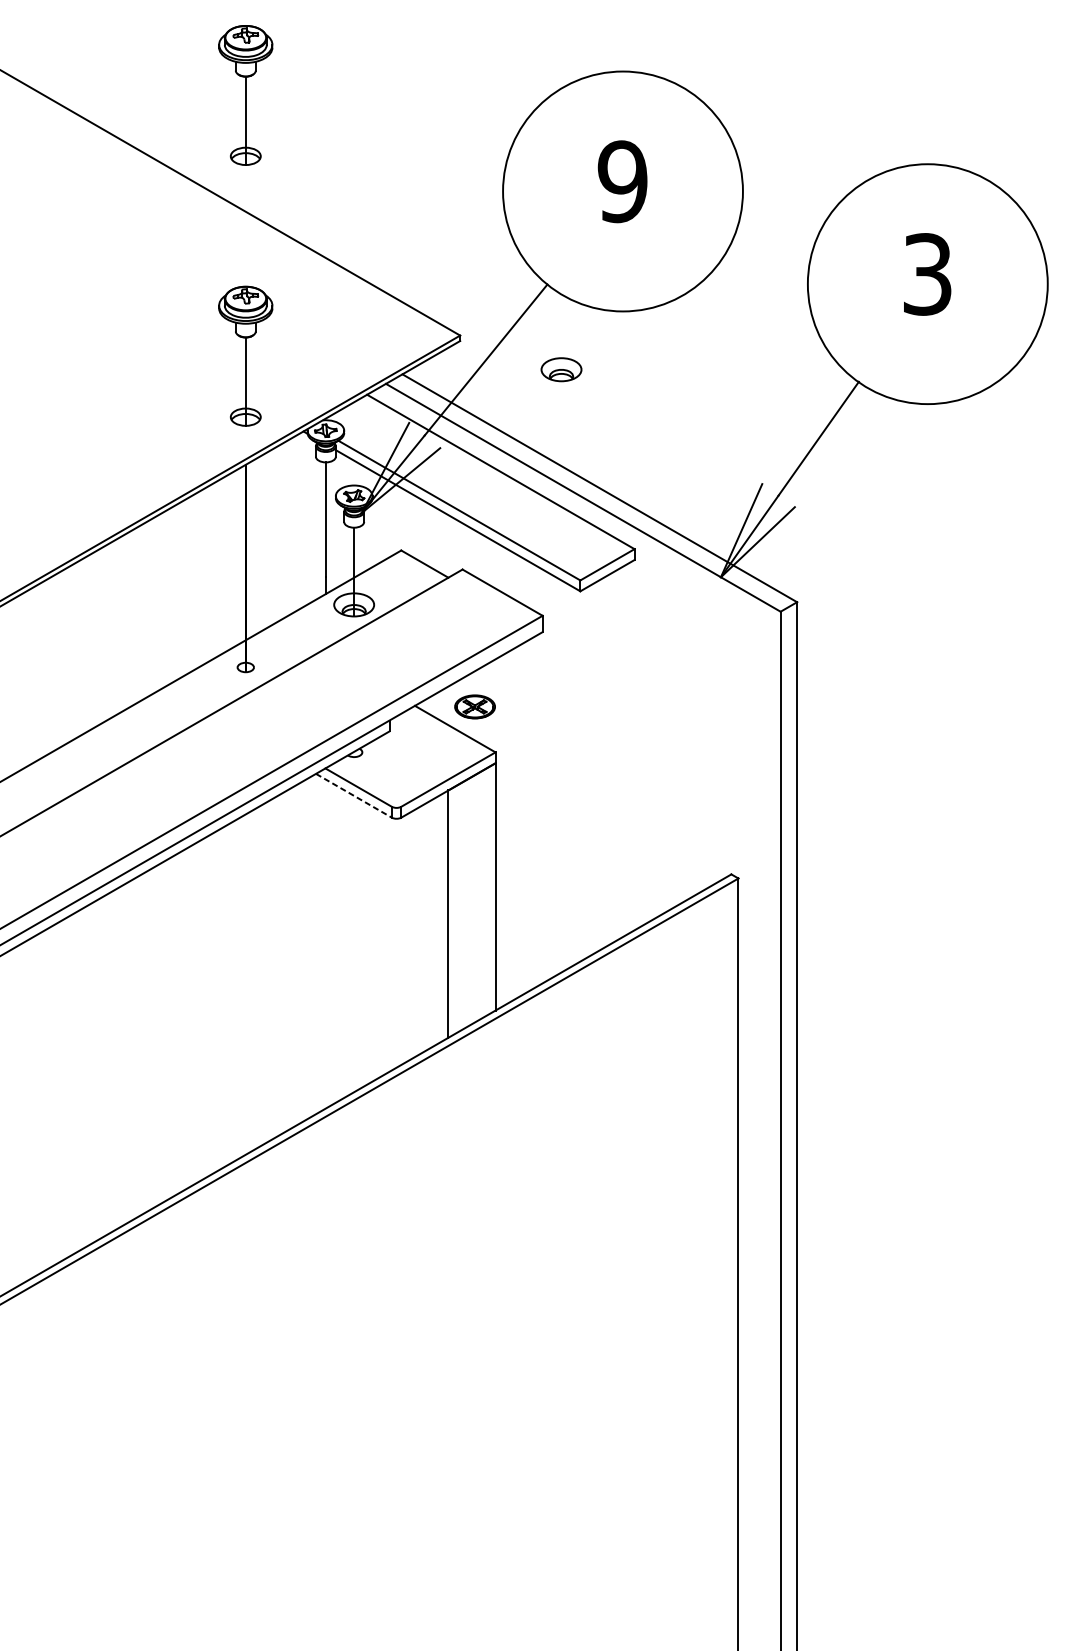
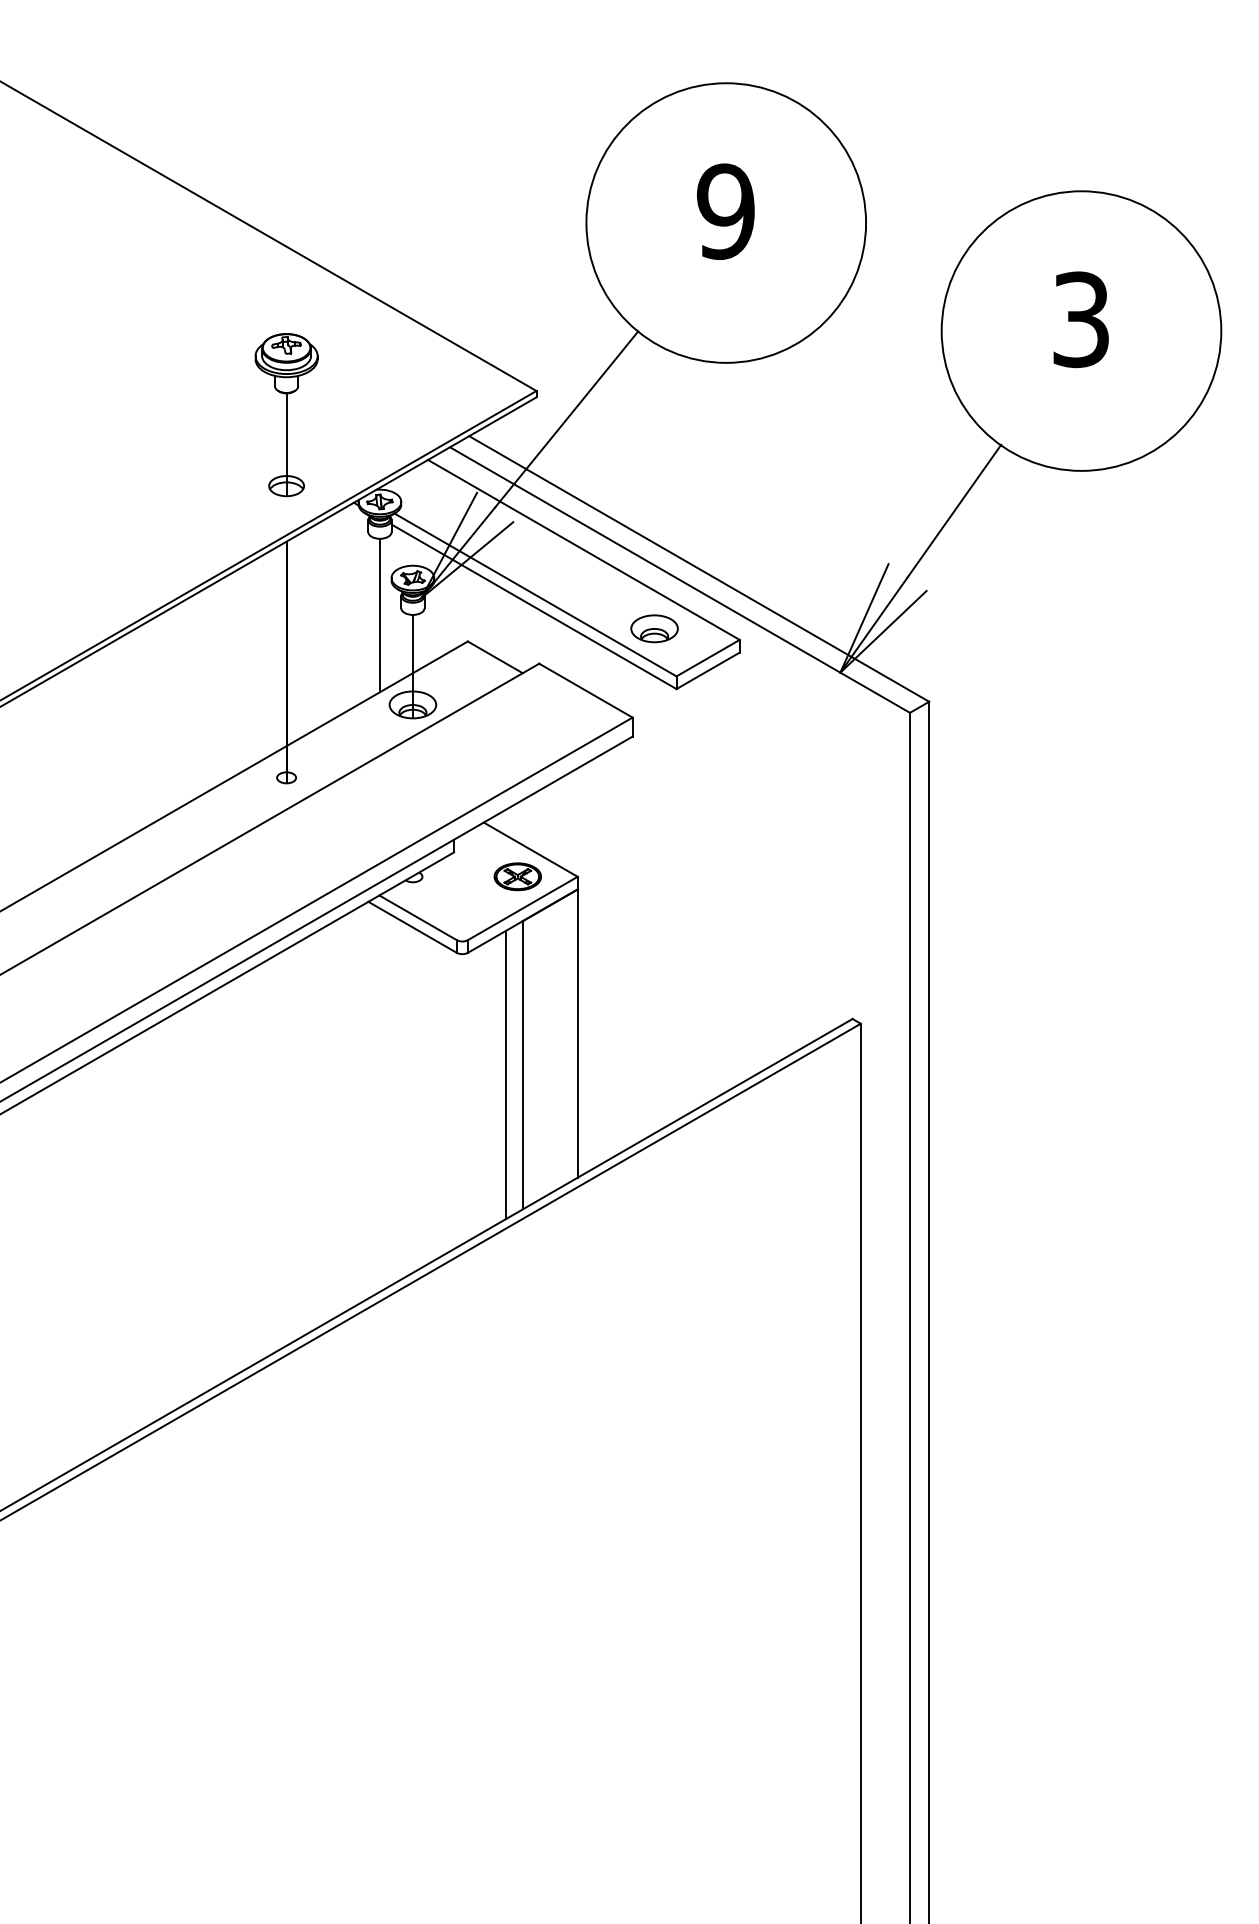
part: (245, 95) -> (286, 111), removed
part: (561, 369) -> (654, 628), moved
part: (474, 706) -> (517, 876), moved
line: (354, 795) -> (413, 927), dashed -> solid
line: (434, 922) -> (506, 1074), added

